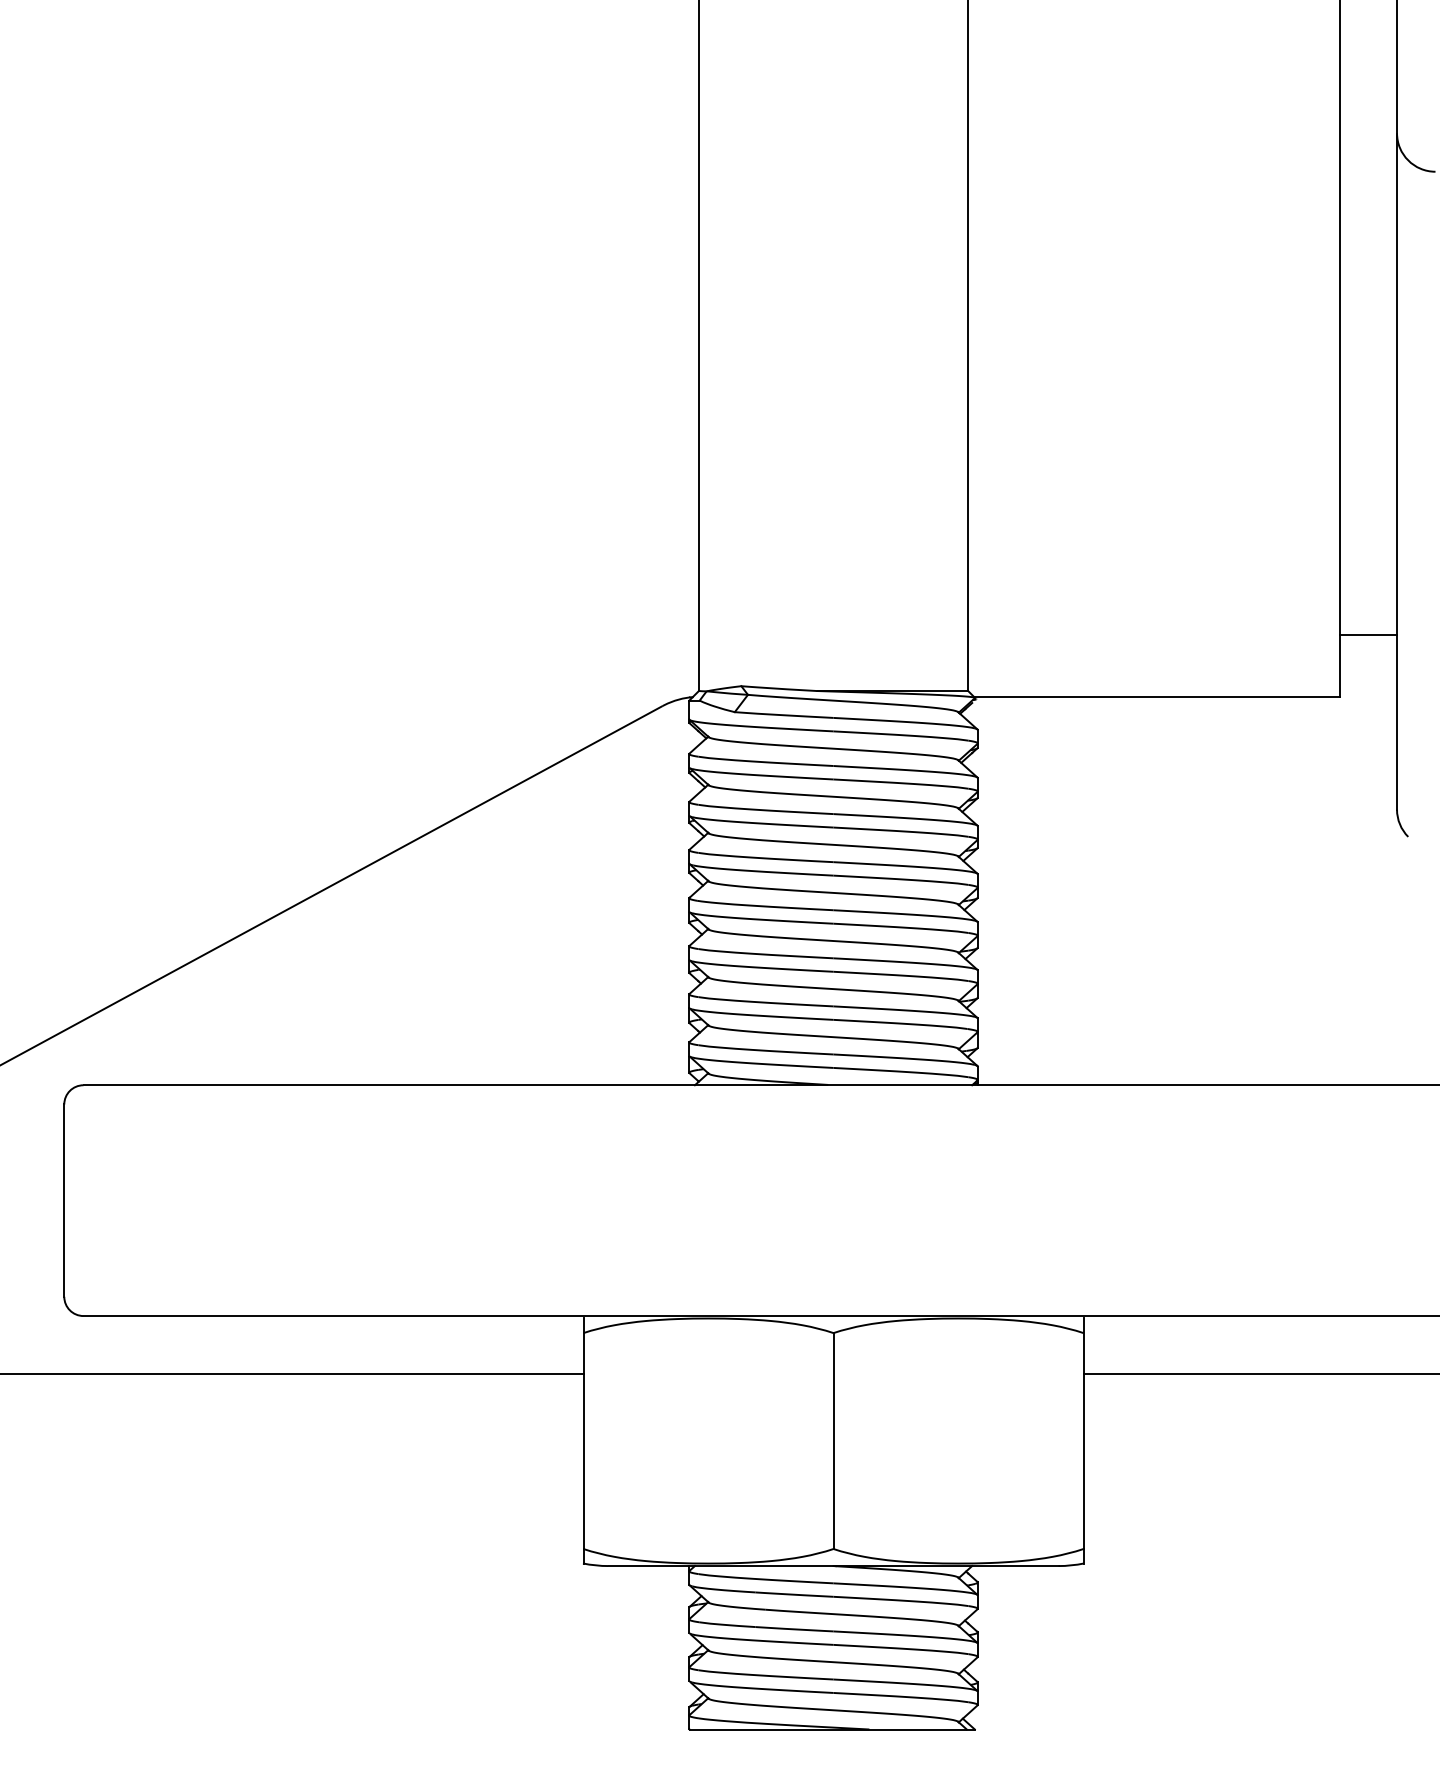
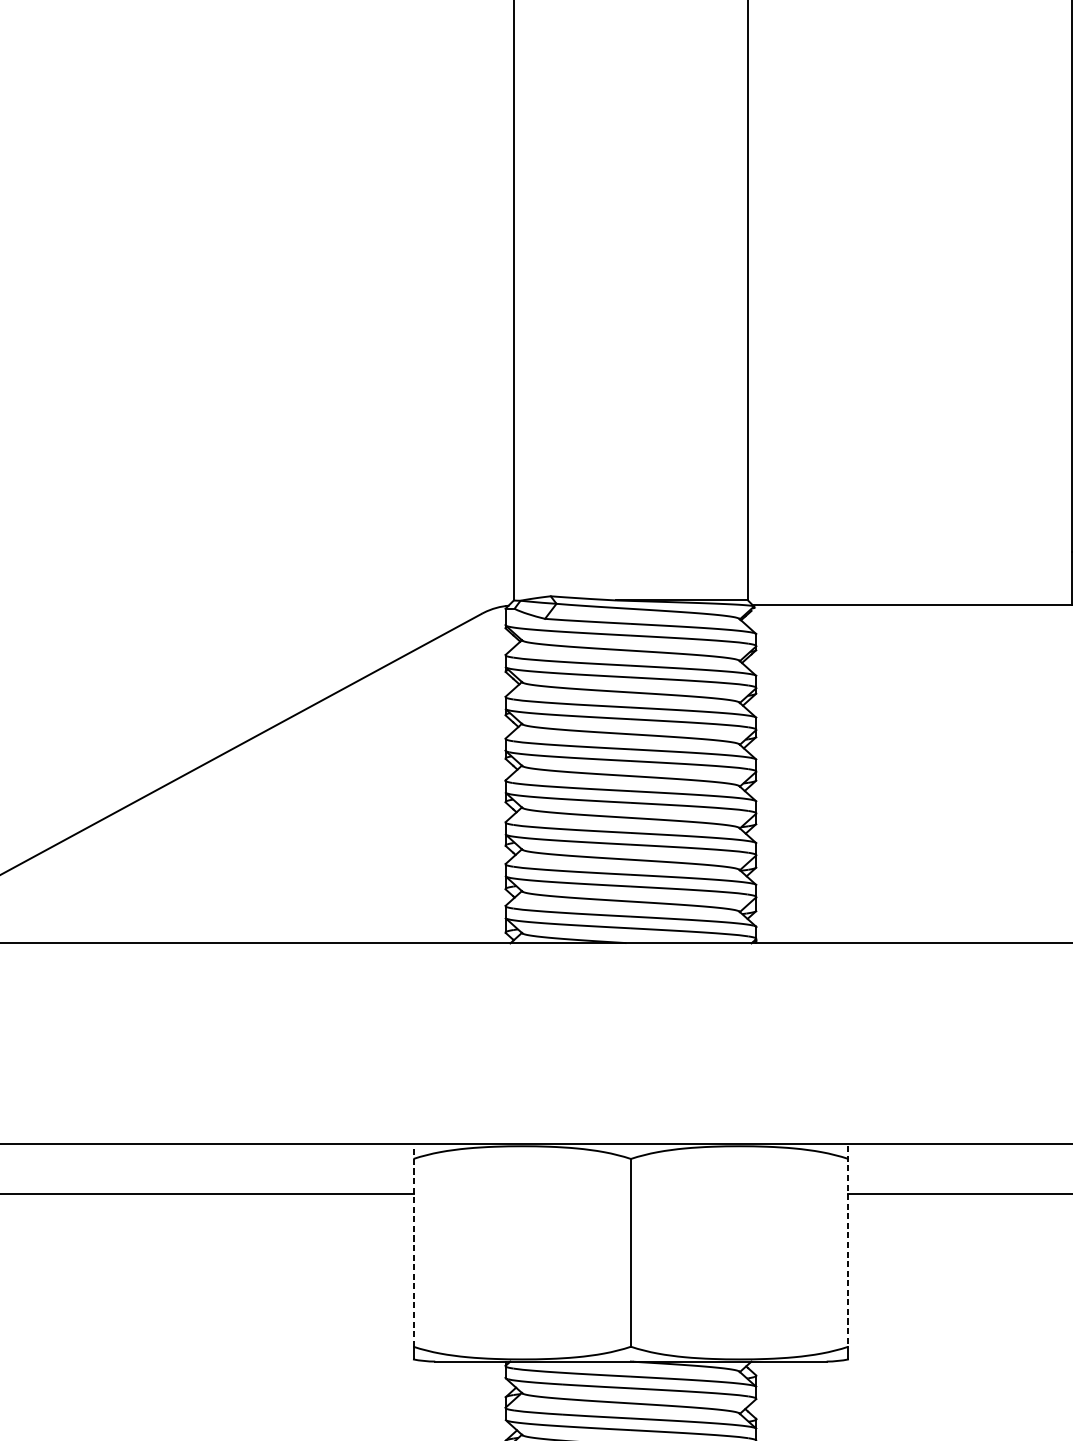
line: (583, 1433) -> (413, 1246), solid -> dashed
line: (1083, 1434) -> (848, 1247), solid -> dashed

